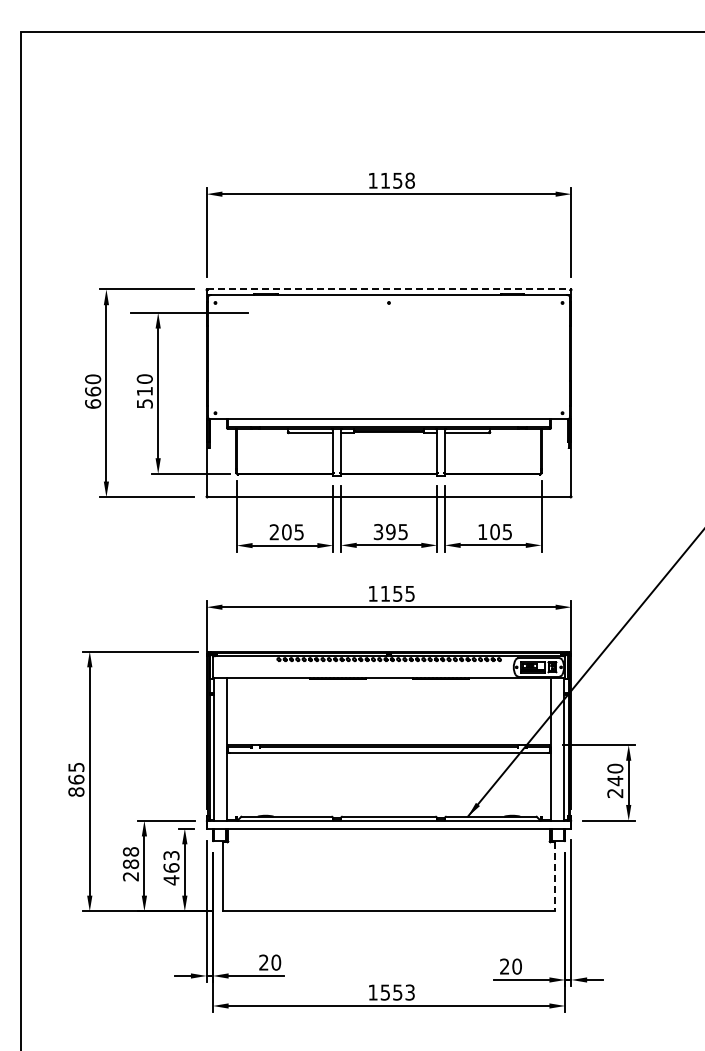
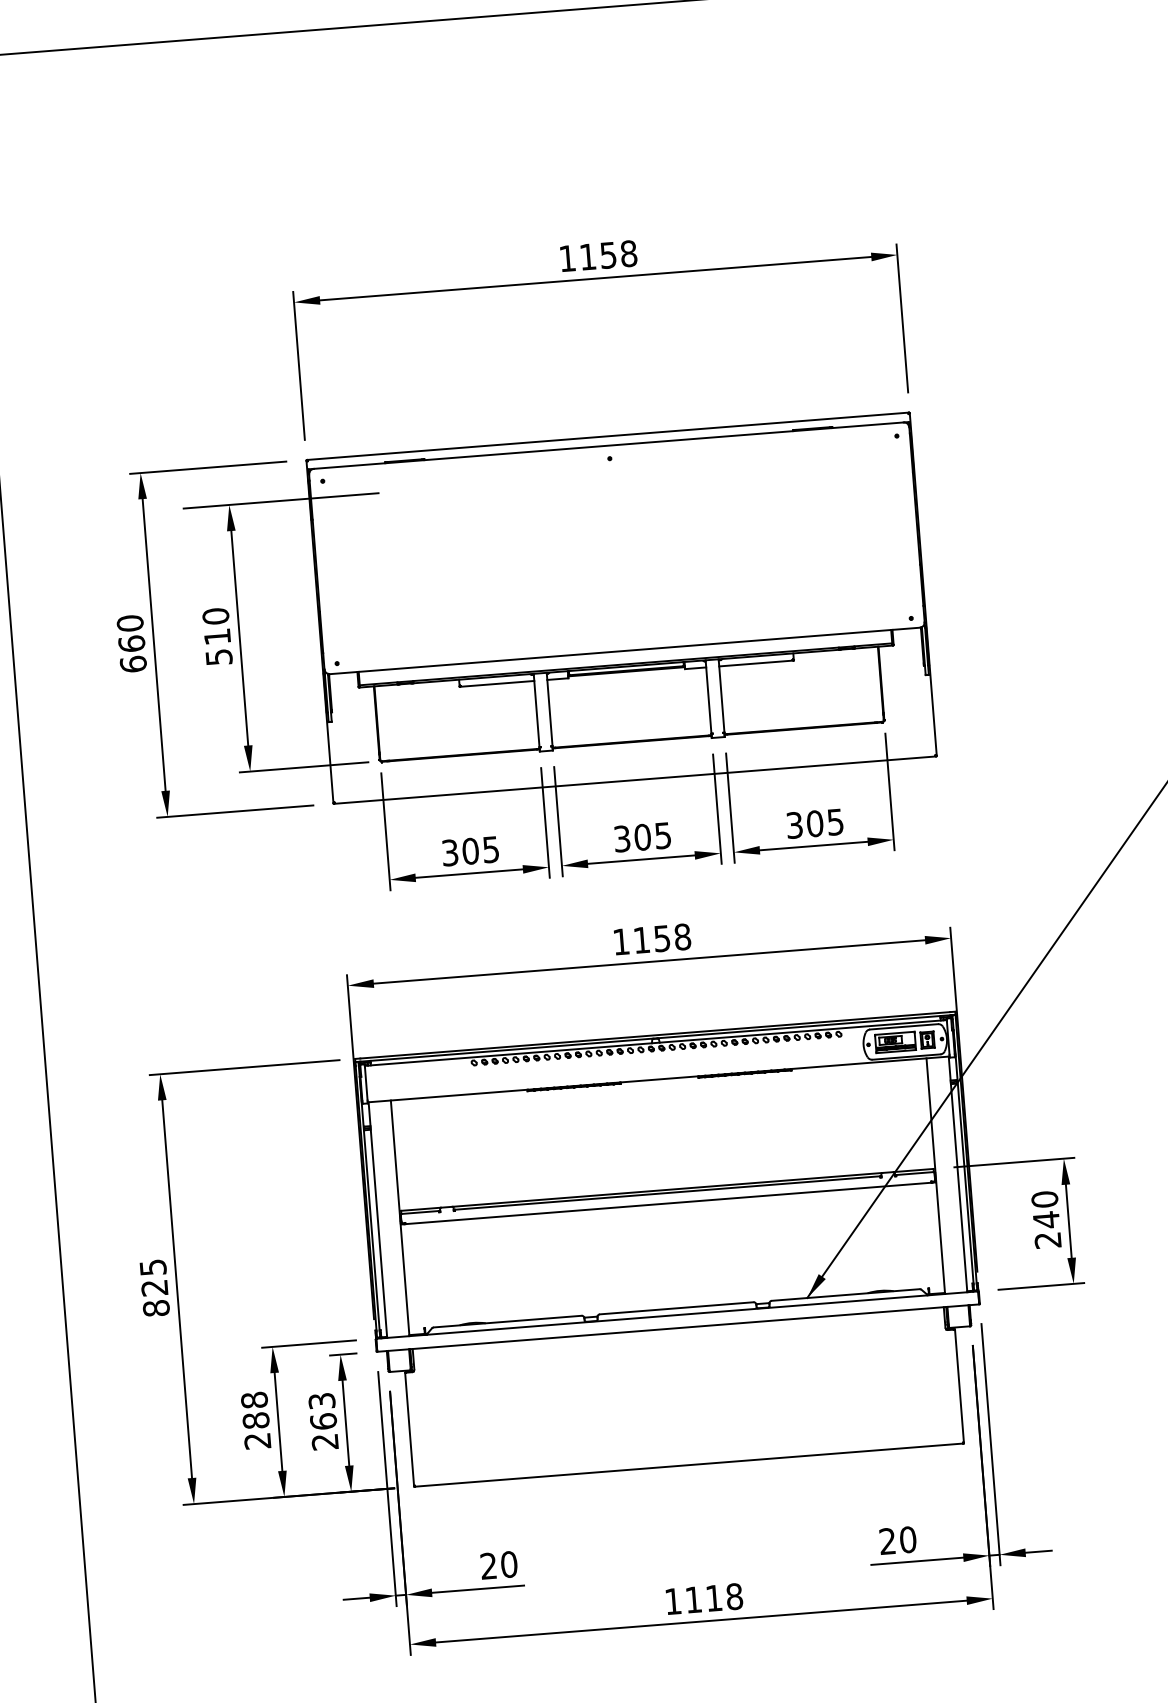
line: (389, 289) -> (608, 436), dashed -> solid
text: (274, 532) -> (450, 853), 205 -> 305
text: (390, 532) -> (642, 838), 395 -> 305
text: (482, 532) -> (794, 826), 105 -> 305
text: (409, 593) -> (681, 936), 1155 -> 1158
text: (76, 779) -> (154, 1287), 865 -> 825
line: (555, 877) -> (960, 1387), dashed -> solid
text: (171, 880) -> (325, 1442), 463 -> 263
text: (397, 992) -> (713, 1598), 1553 -> 1118

